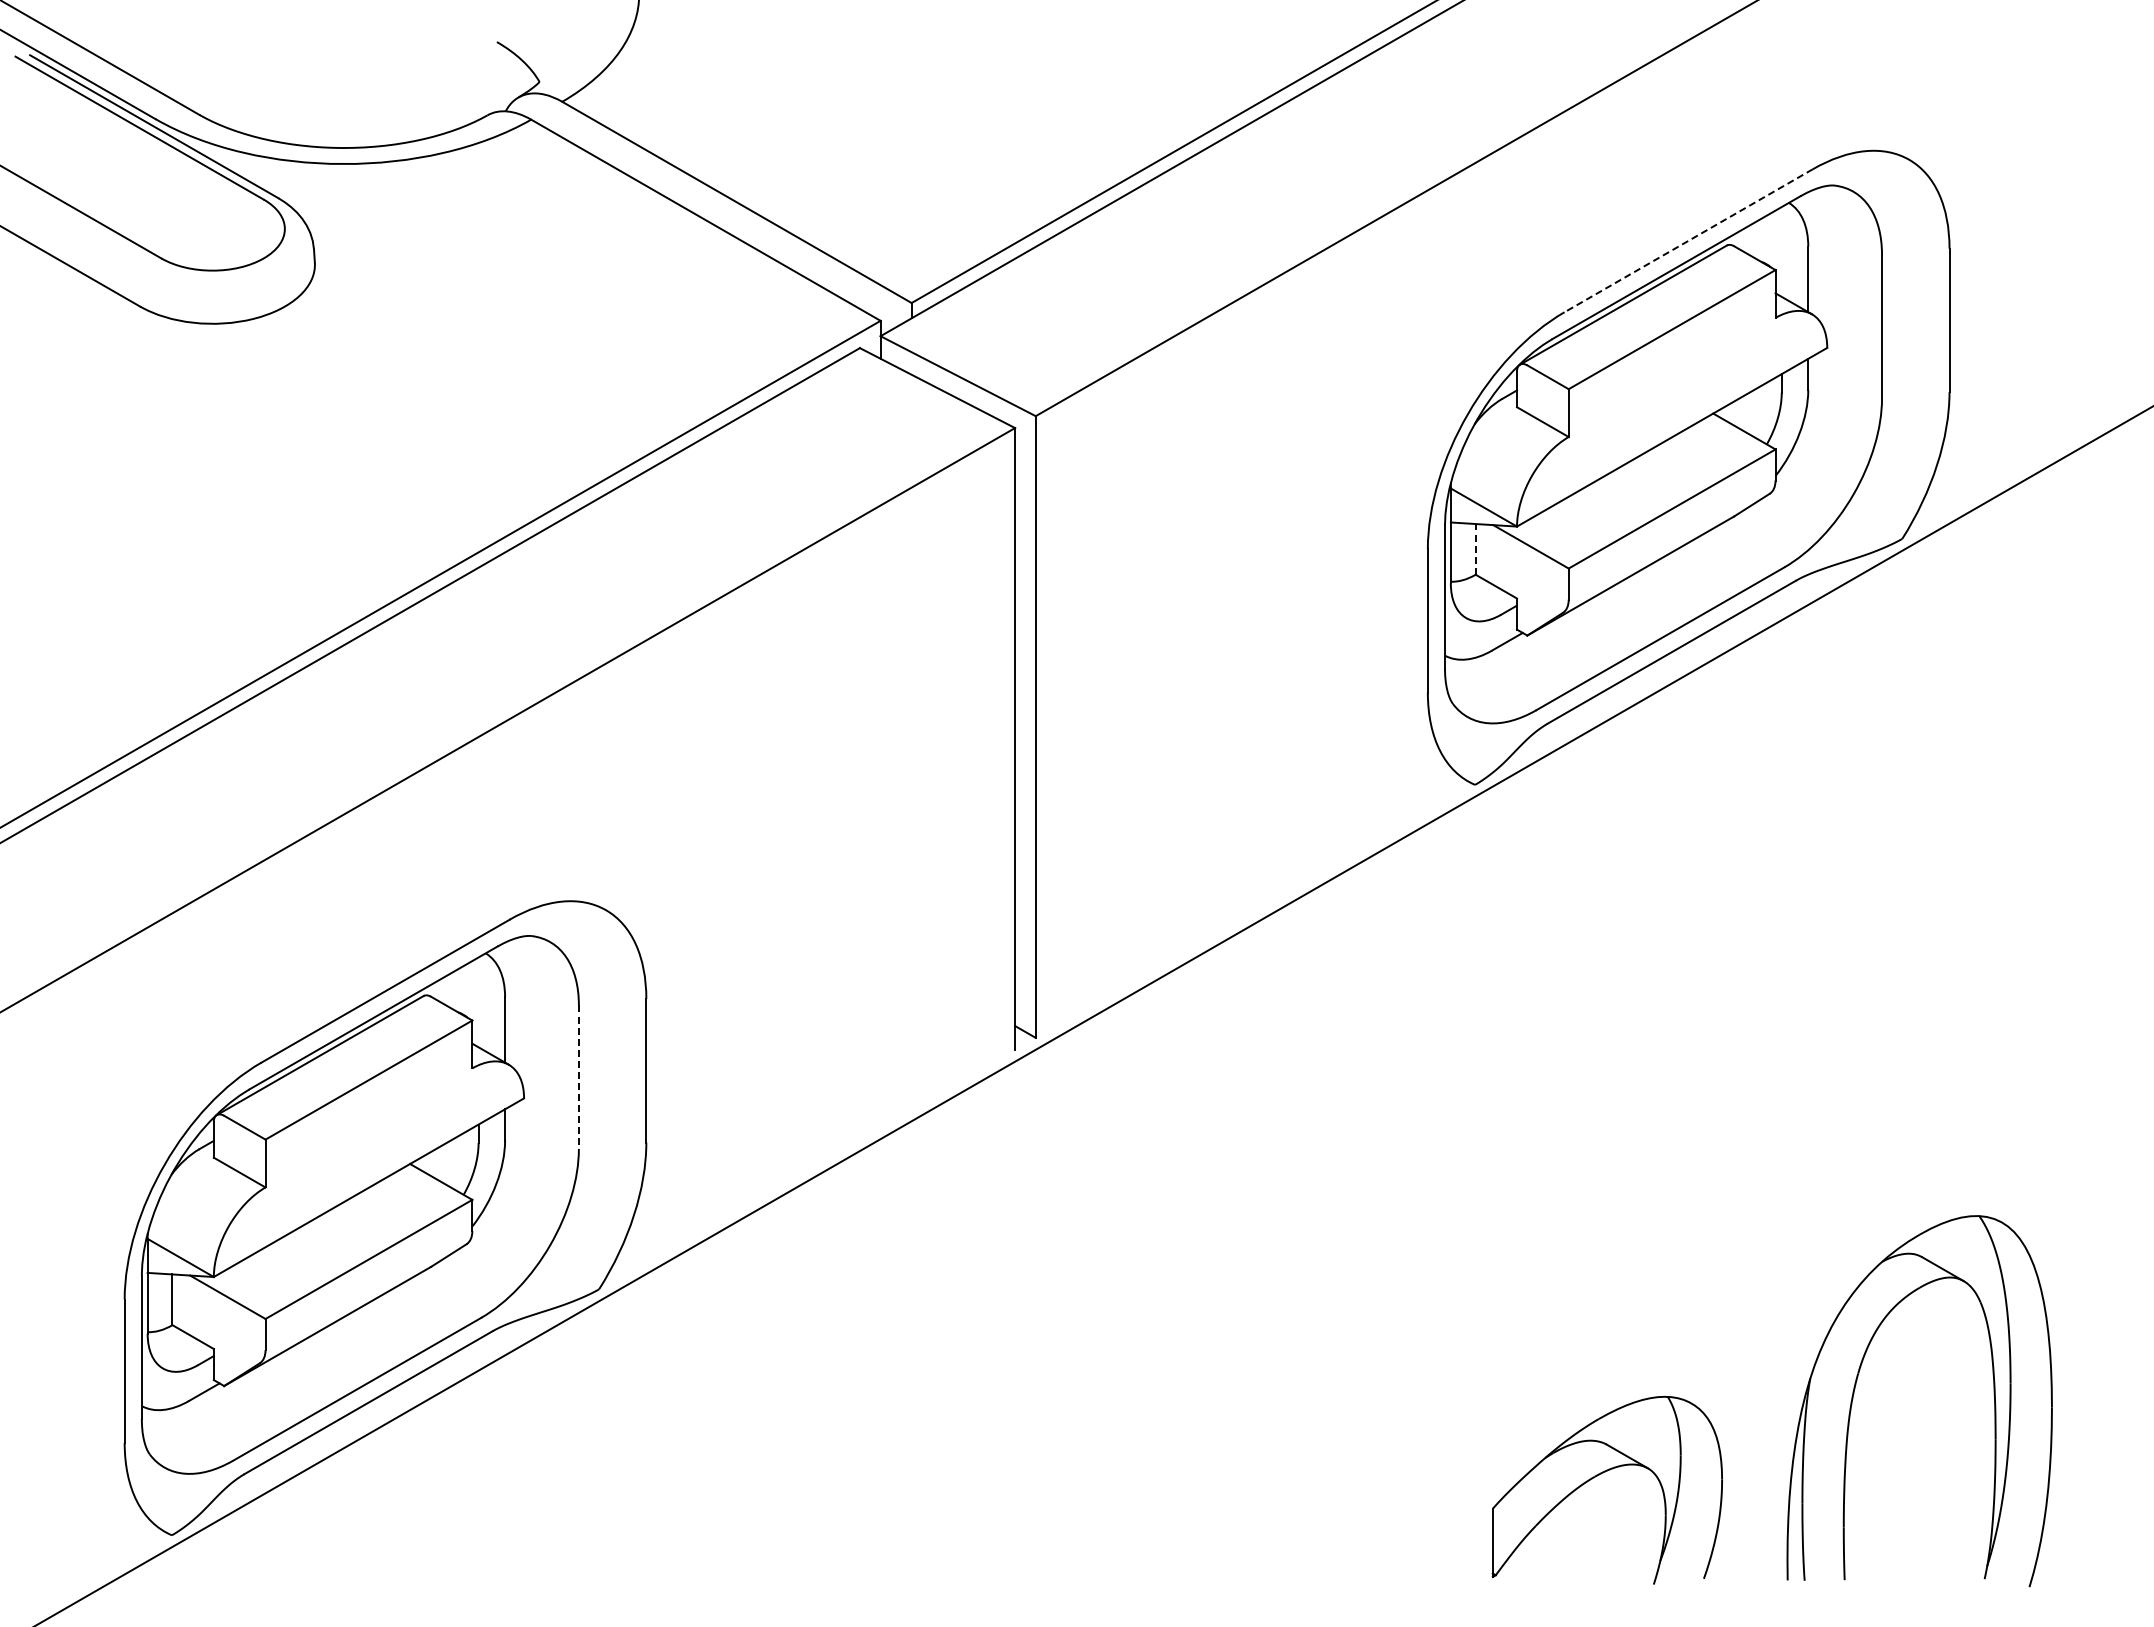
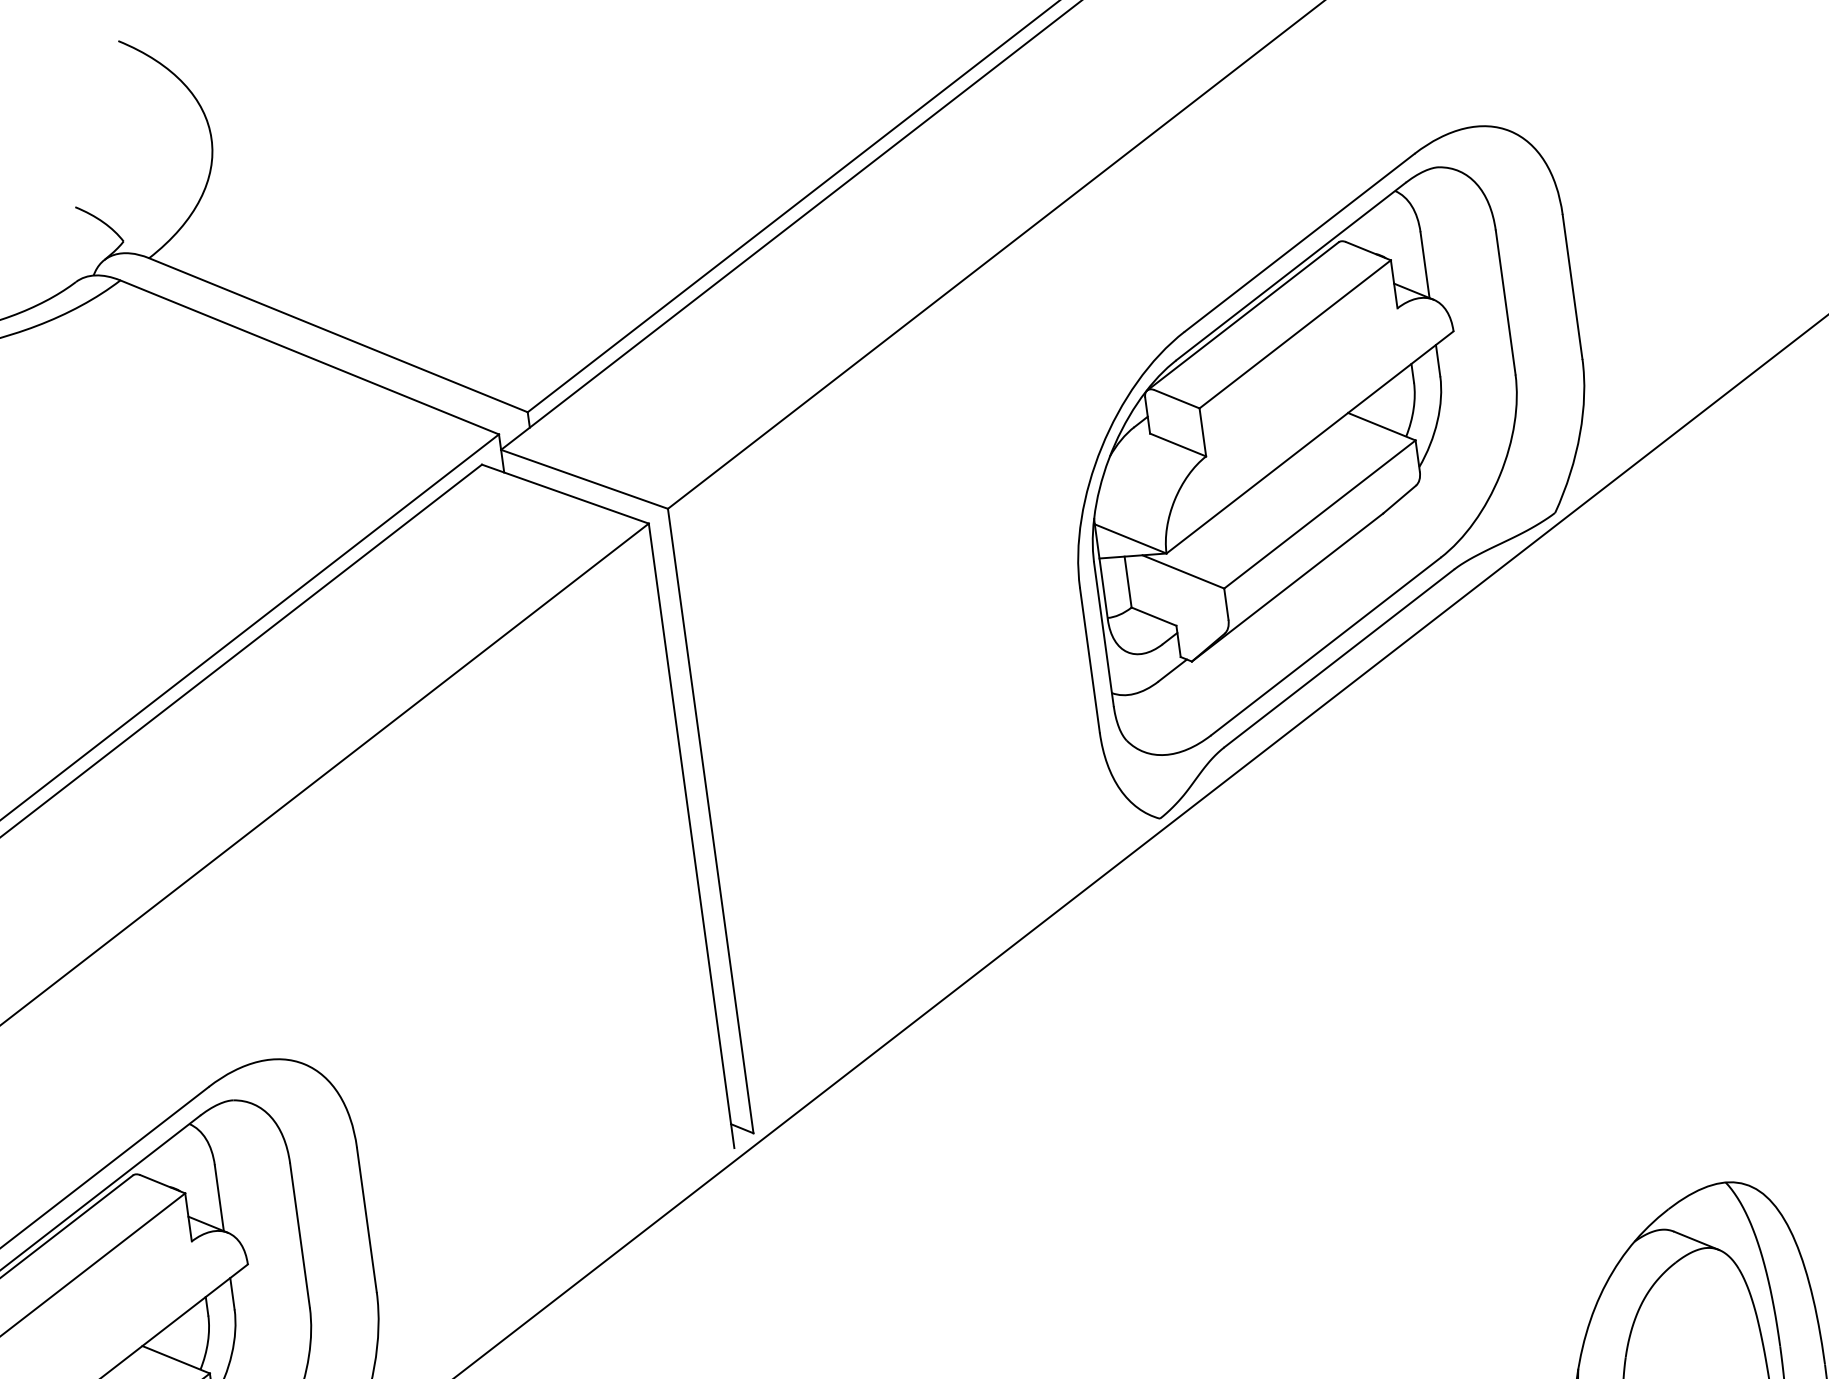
line: (1688, 241) -> (1299, 243), dashed -> solid
line: (1475, 548) -> (1127, 581), dashed -> solid
line: (578, 1077) -> (299, 1235), dashed -> solid

